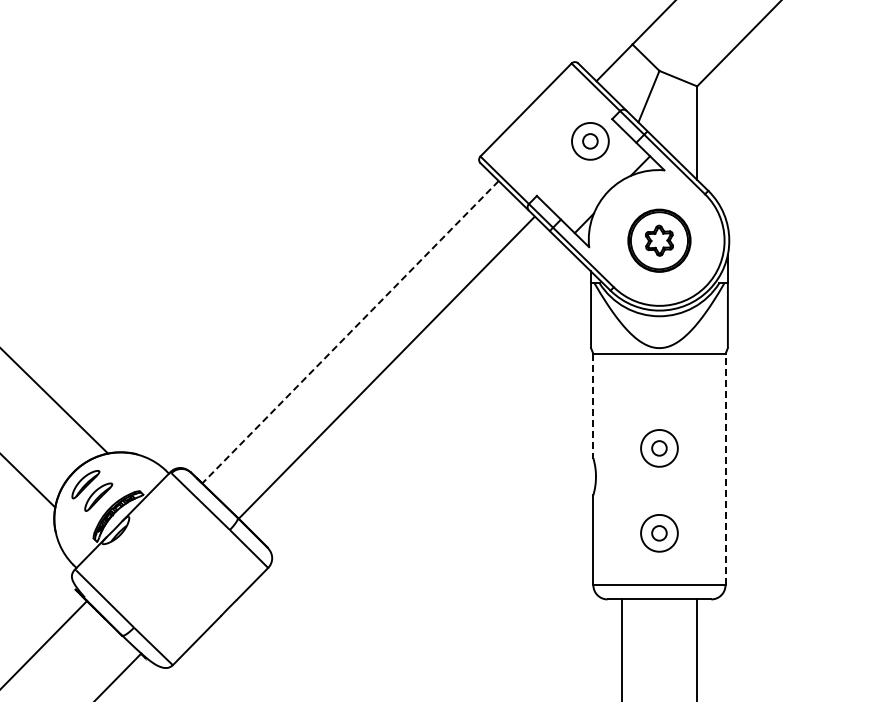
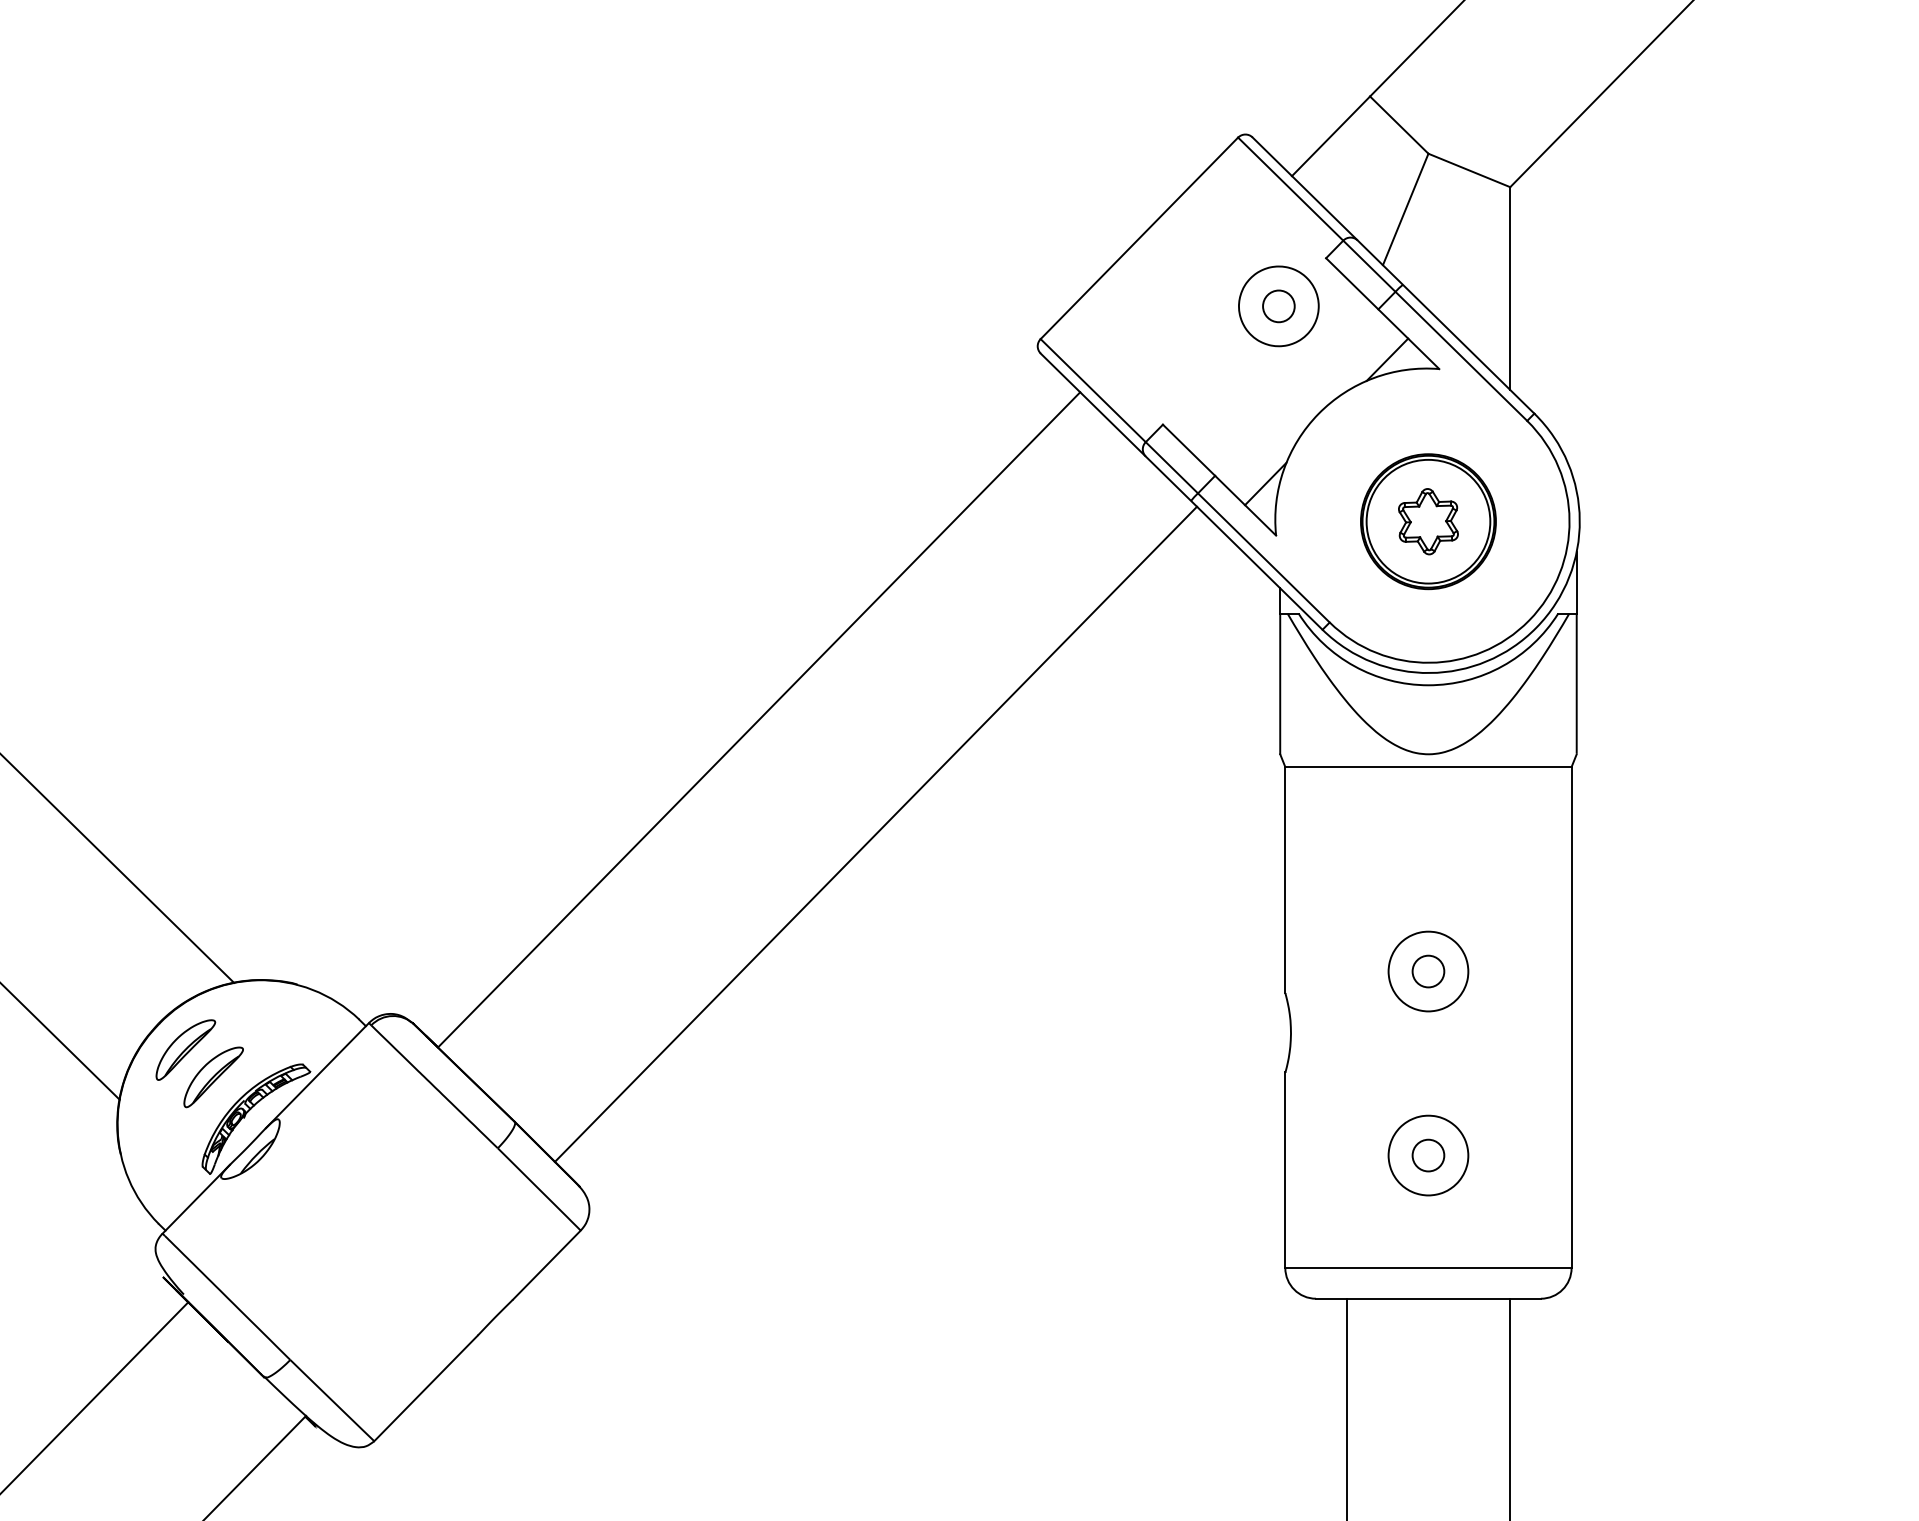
line: (350, 332) -> (759, 720), dashed -> solid
line: (386, 367) -> (876, 833), moved
line: (593, 406) -> (1285, 880), dashed -> solid
line: (725, 469) -> (1571, 1017), dashed -> solid

